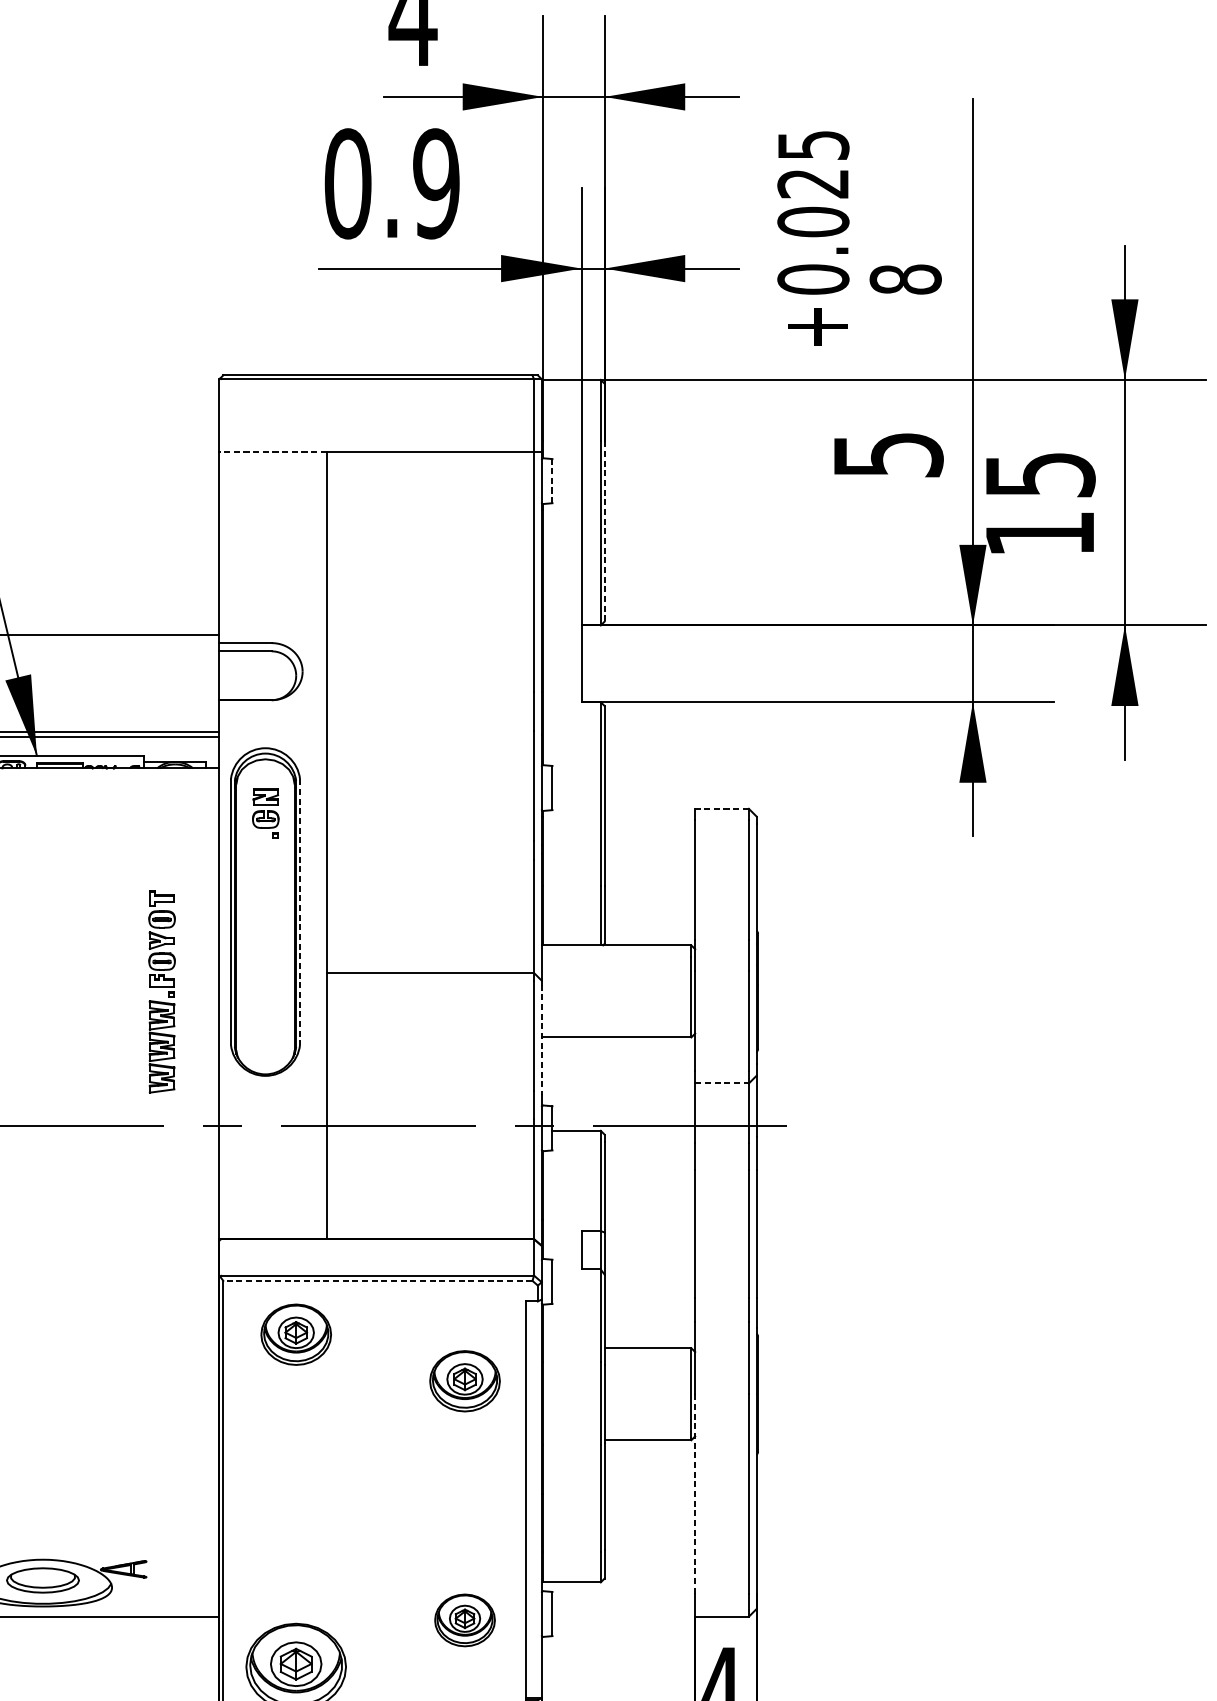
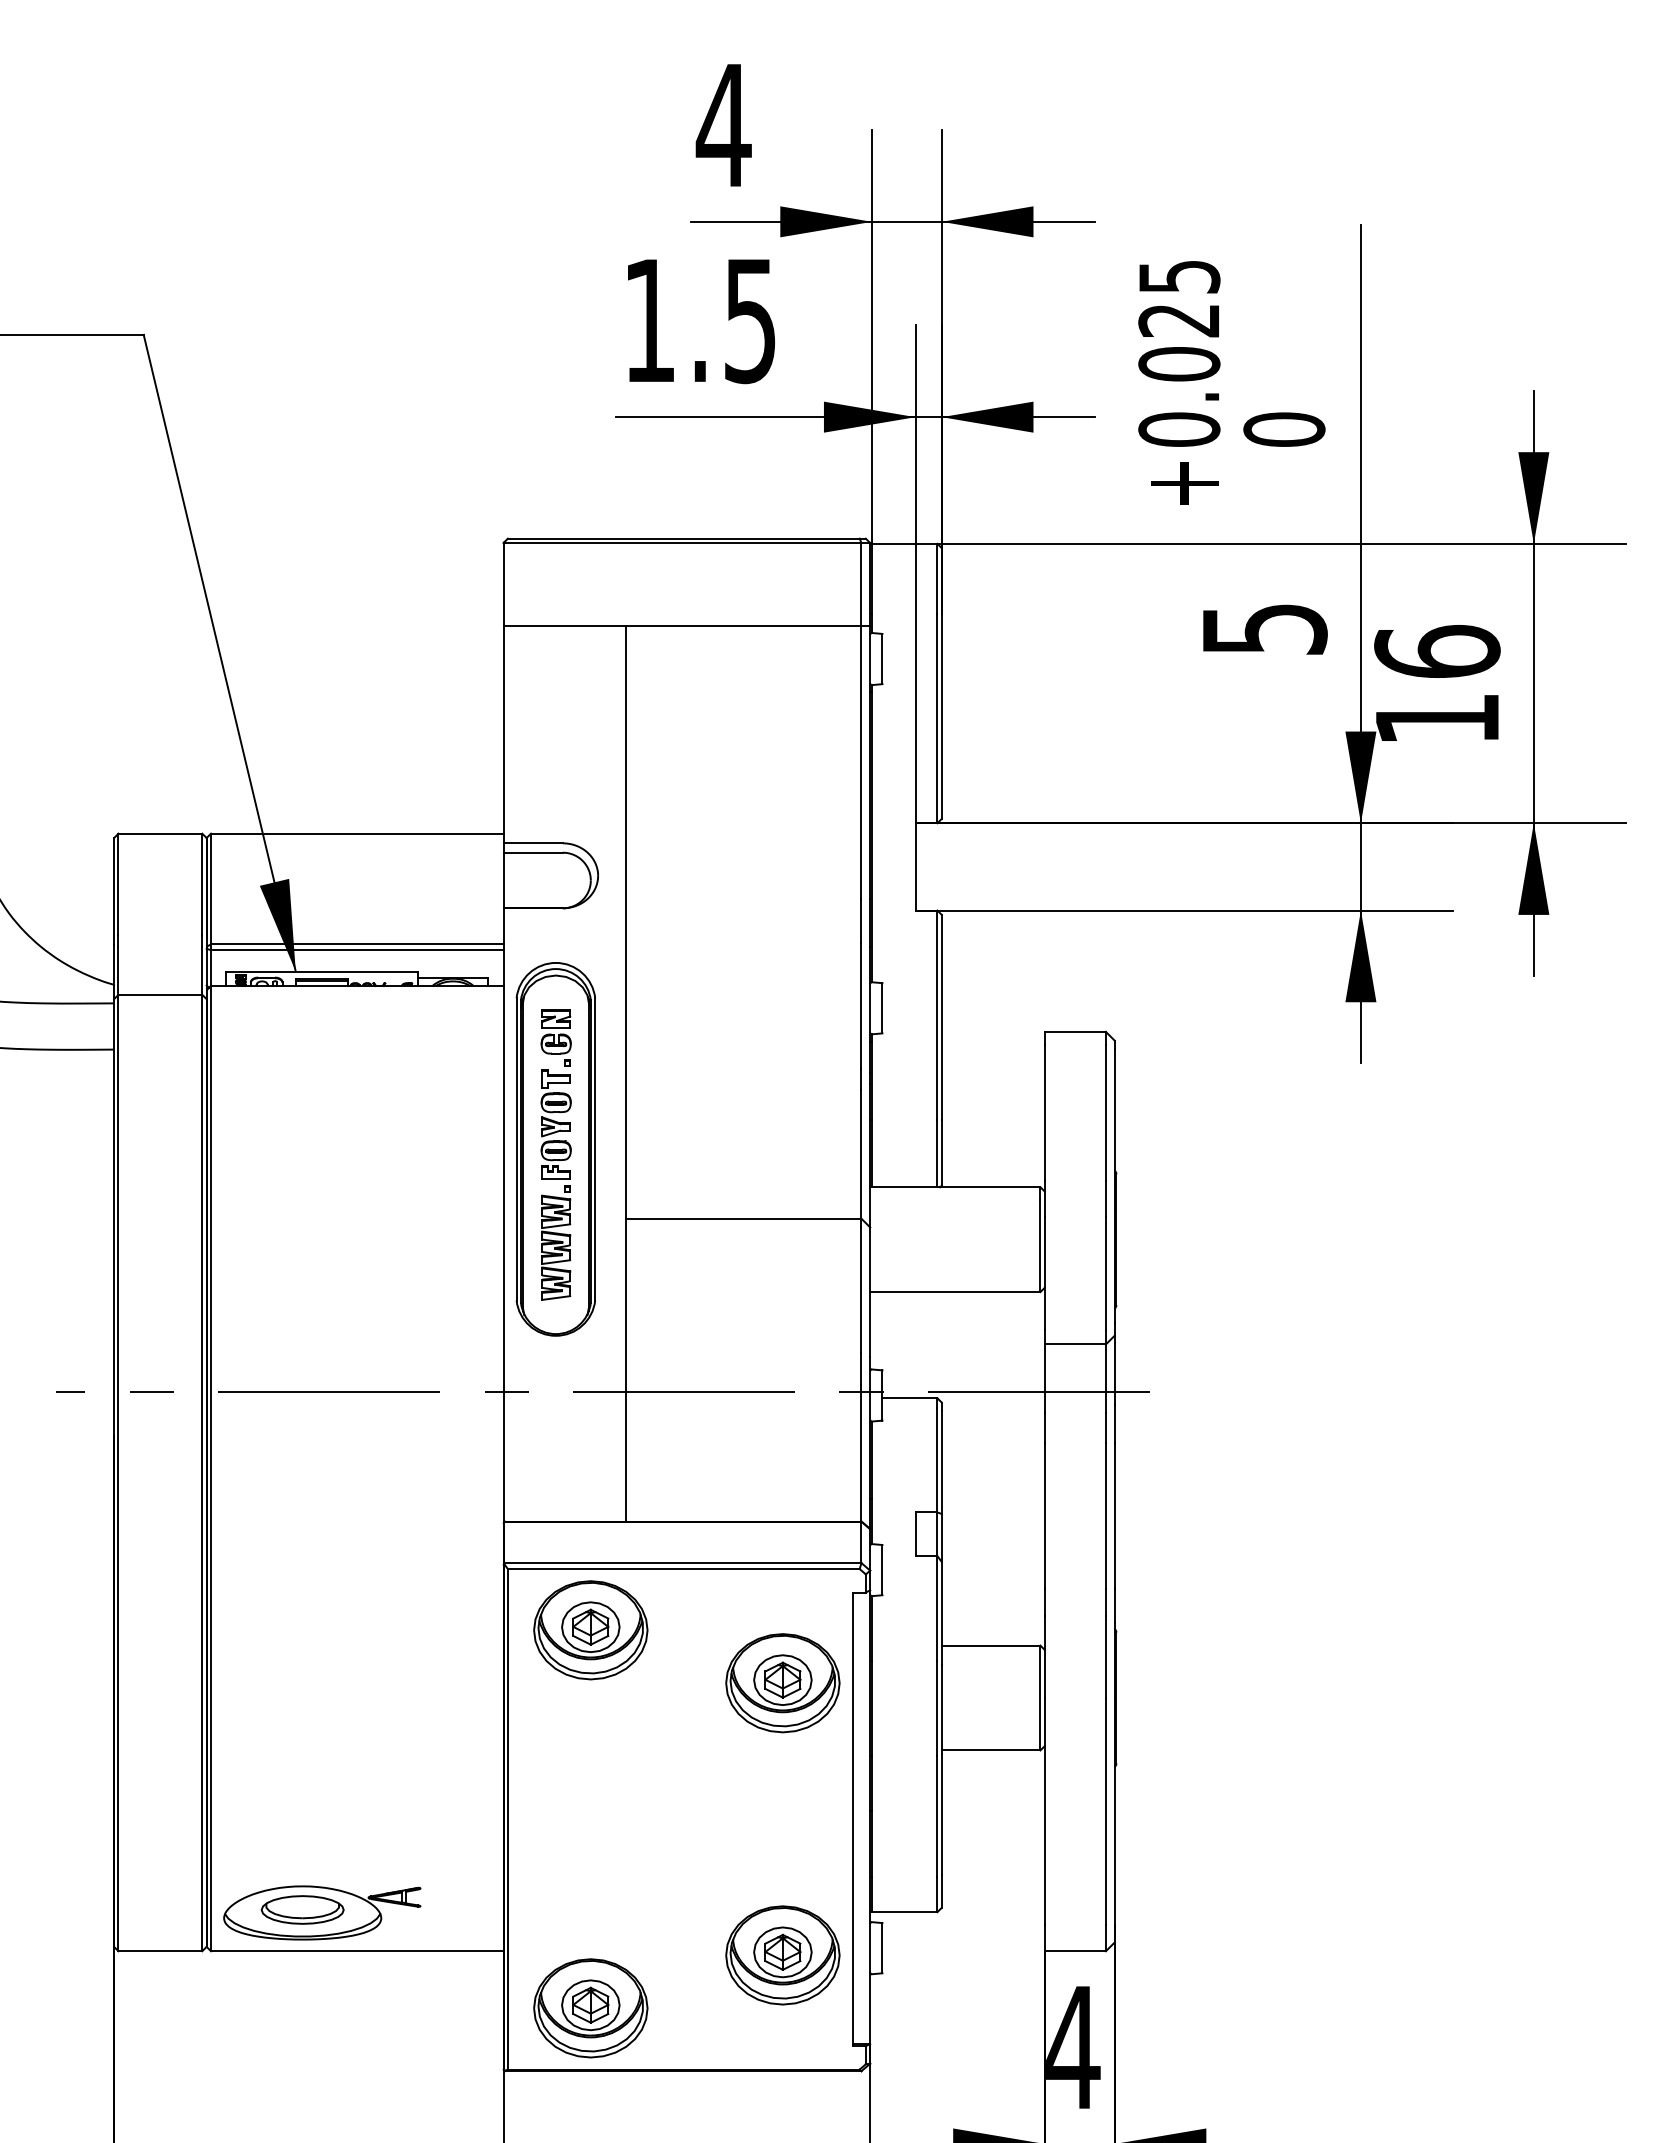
text: (391, 183) -> (699, 320), 0.9 -> 1.5
text: (905, 279) -> (1284, 429), 8 -> 0
line: (273, 452) -> (564, 626), dashed -> solid
text: (1040, 474) -> (1437, 651), 15 -> 16
line: (552, 480) -> (882, 658), dashed -> solid
line: (604, 531) -> (941, 716), dashed -> solid
line: (722, 808) -> (1075, 1031), dashed -> solid
line: (300, 912) -> (595, 1149), dashed -> solid
part: (161, 991) -> (555, 1184), moved
line: (541, 1039) -> (870, 1294), dashed -> solid
line: (722, 1083) -> (1075, 1344), dashed -> solid
line: (377, 1281) -> (683, 1569), dashed -> solid
part: (295, 1334) -> (590, 1630), size x1.43
part: (464, 1381) -> (782, 1683), size x1.43
line: (694, 1493) -> (1044, 1811), dashed -> solid
part: (464, 1620) -> (782, 1955), size x1.67

